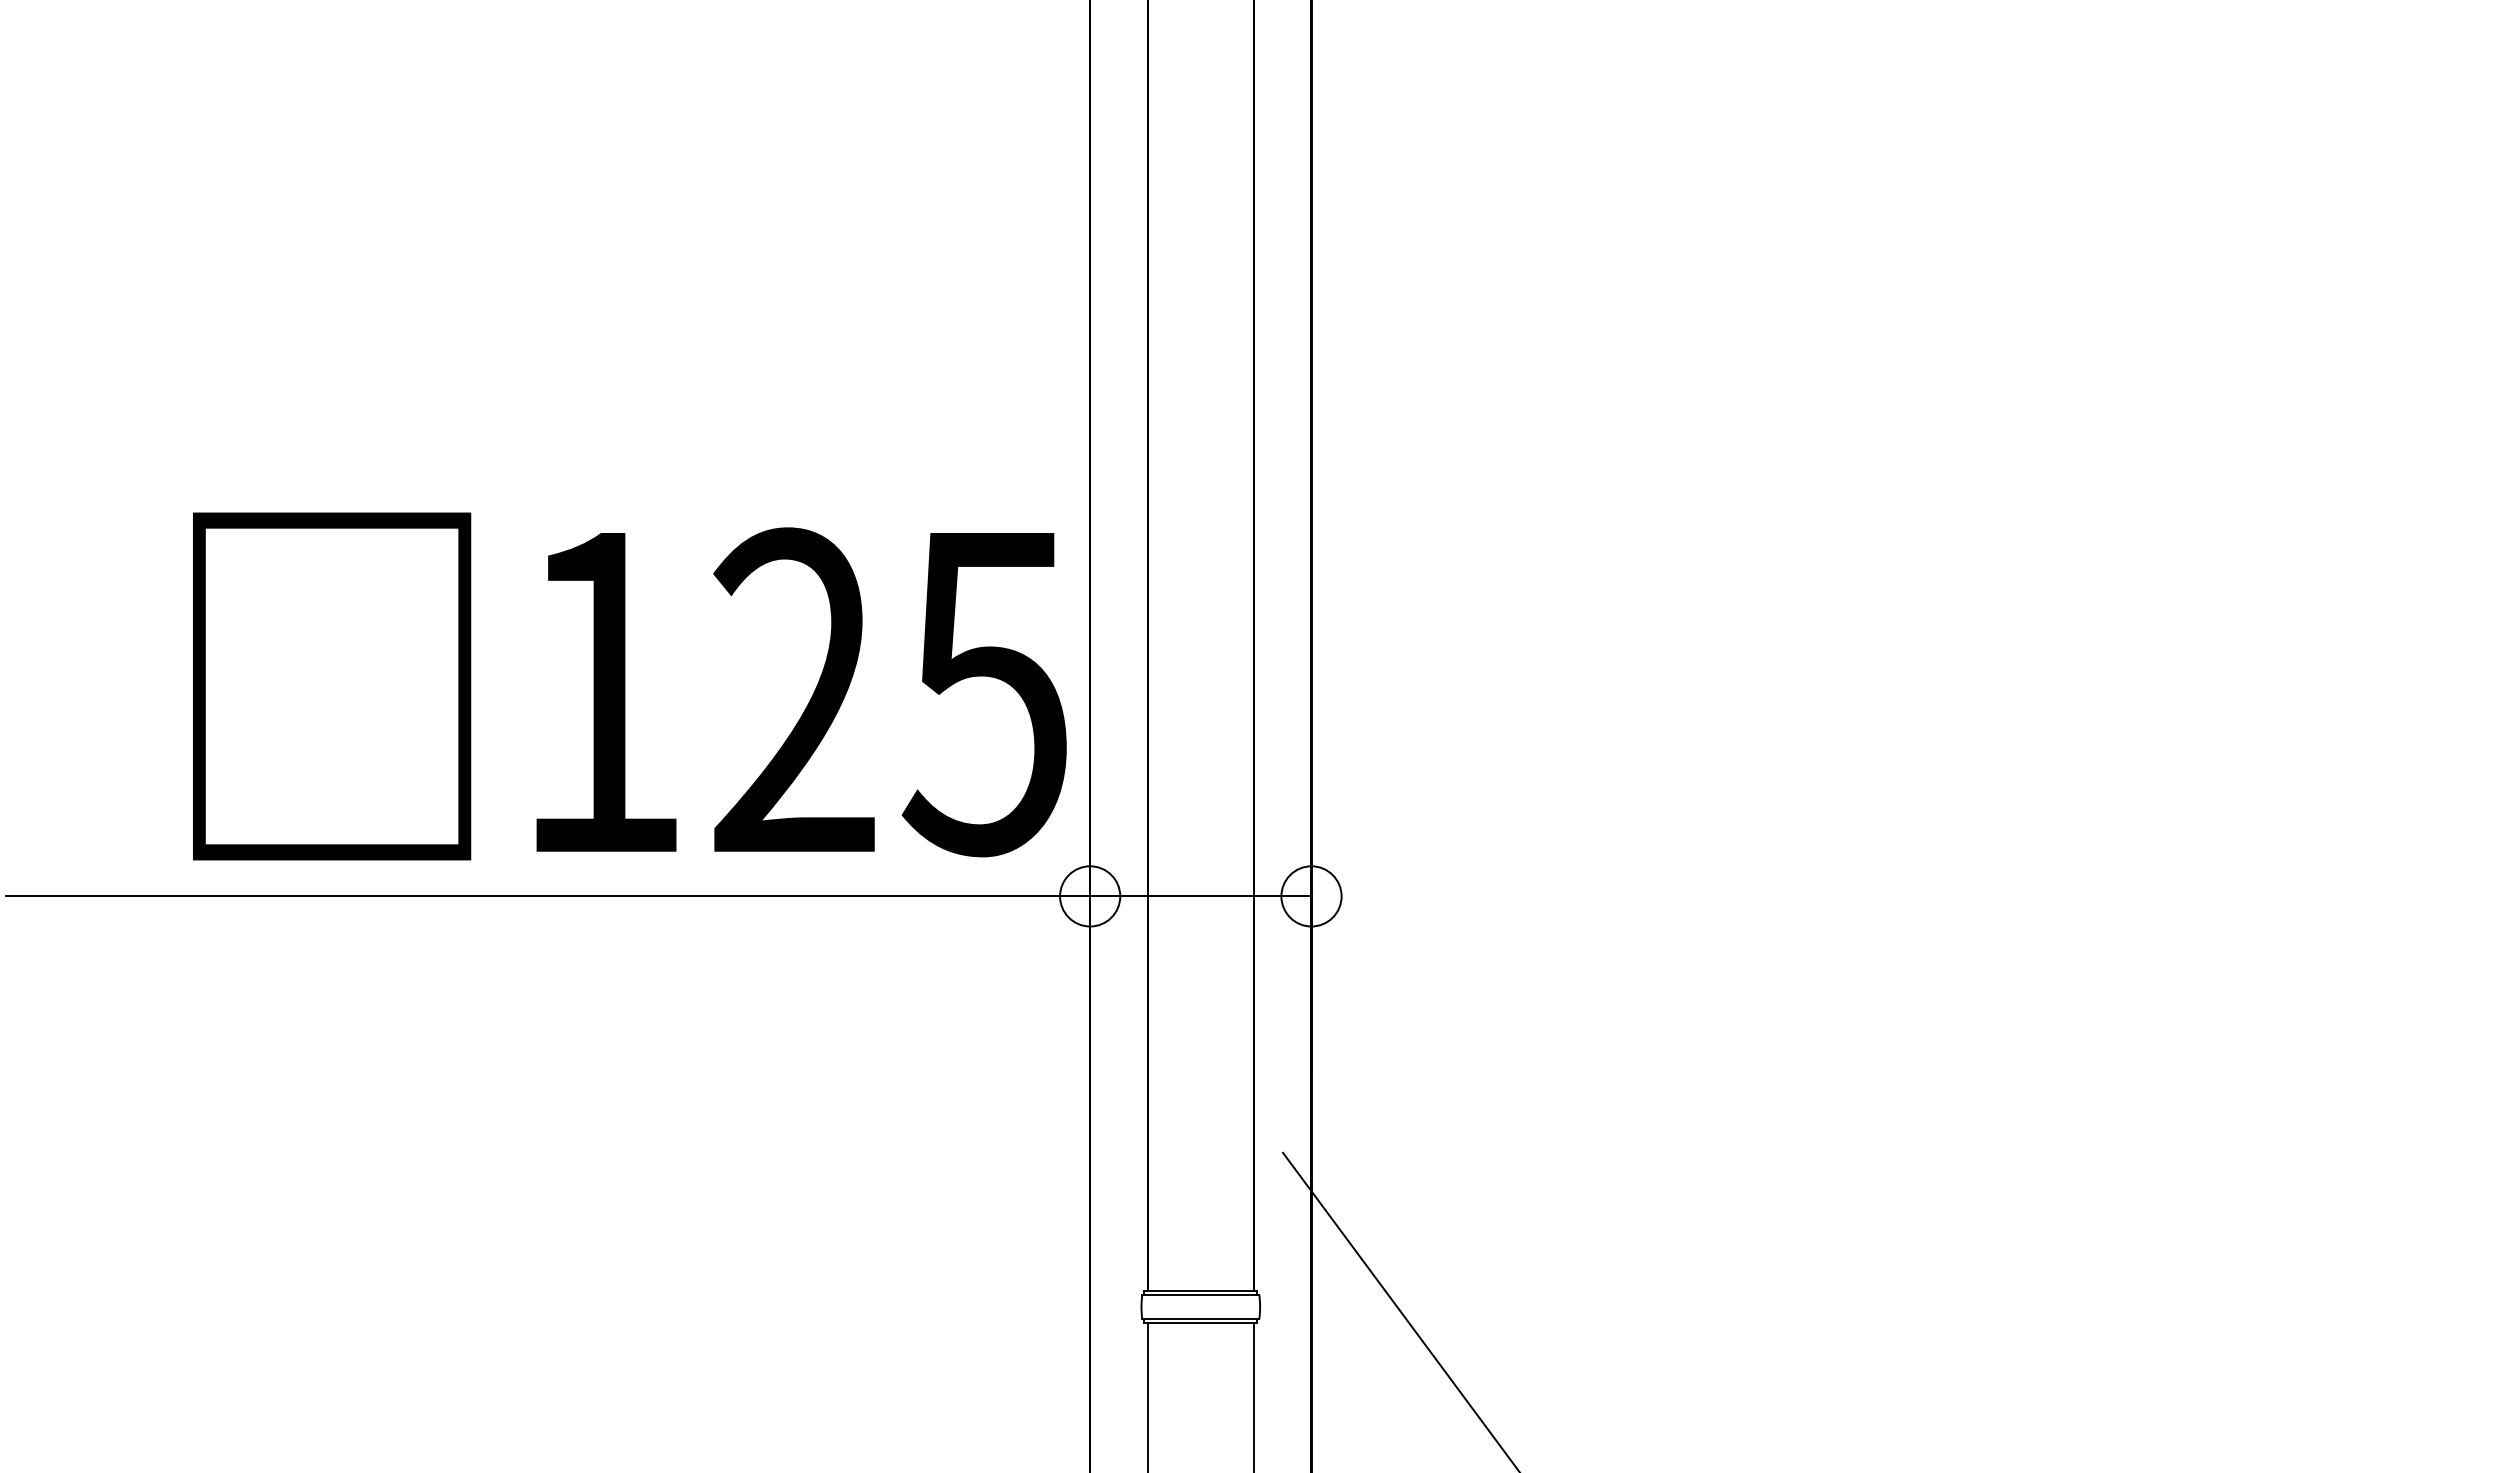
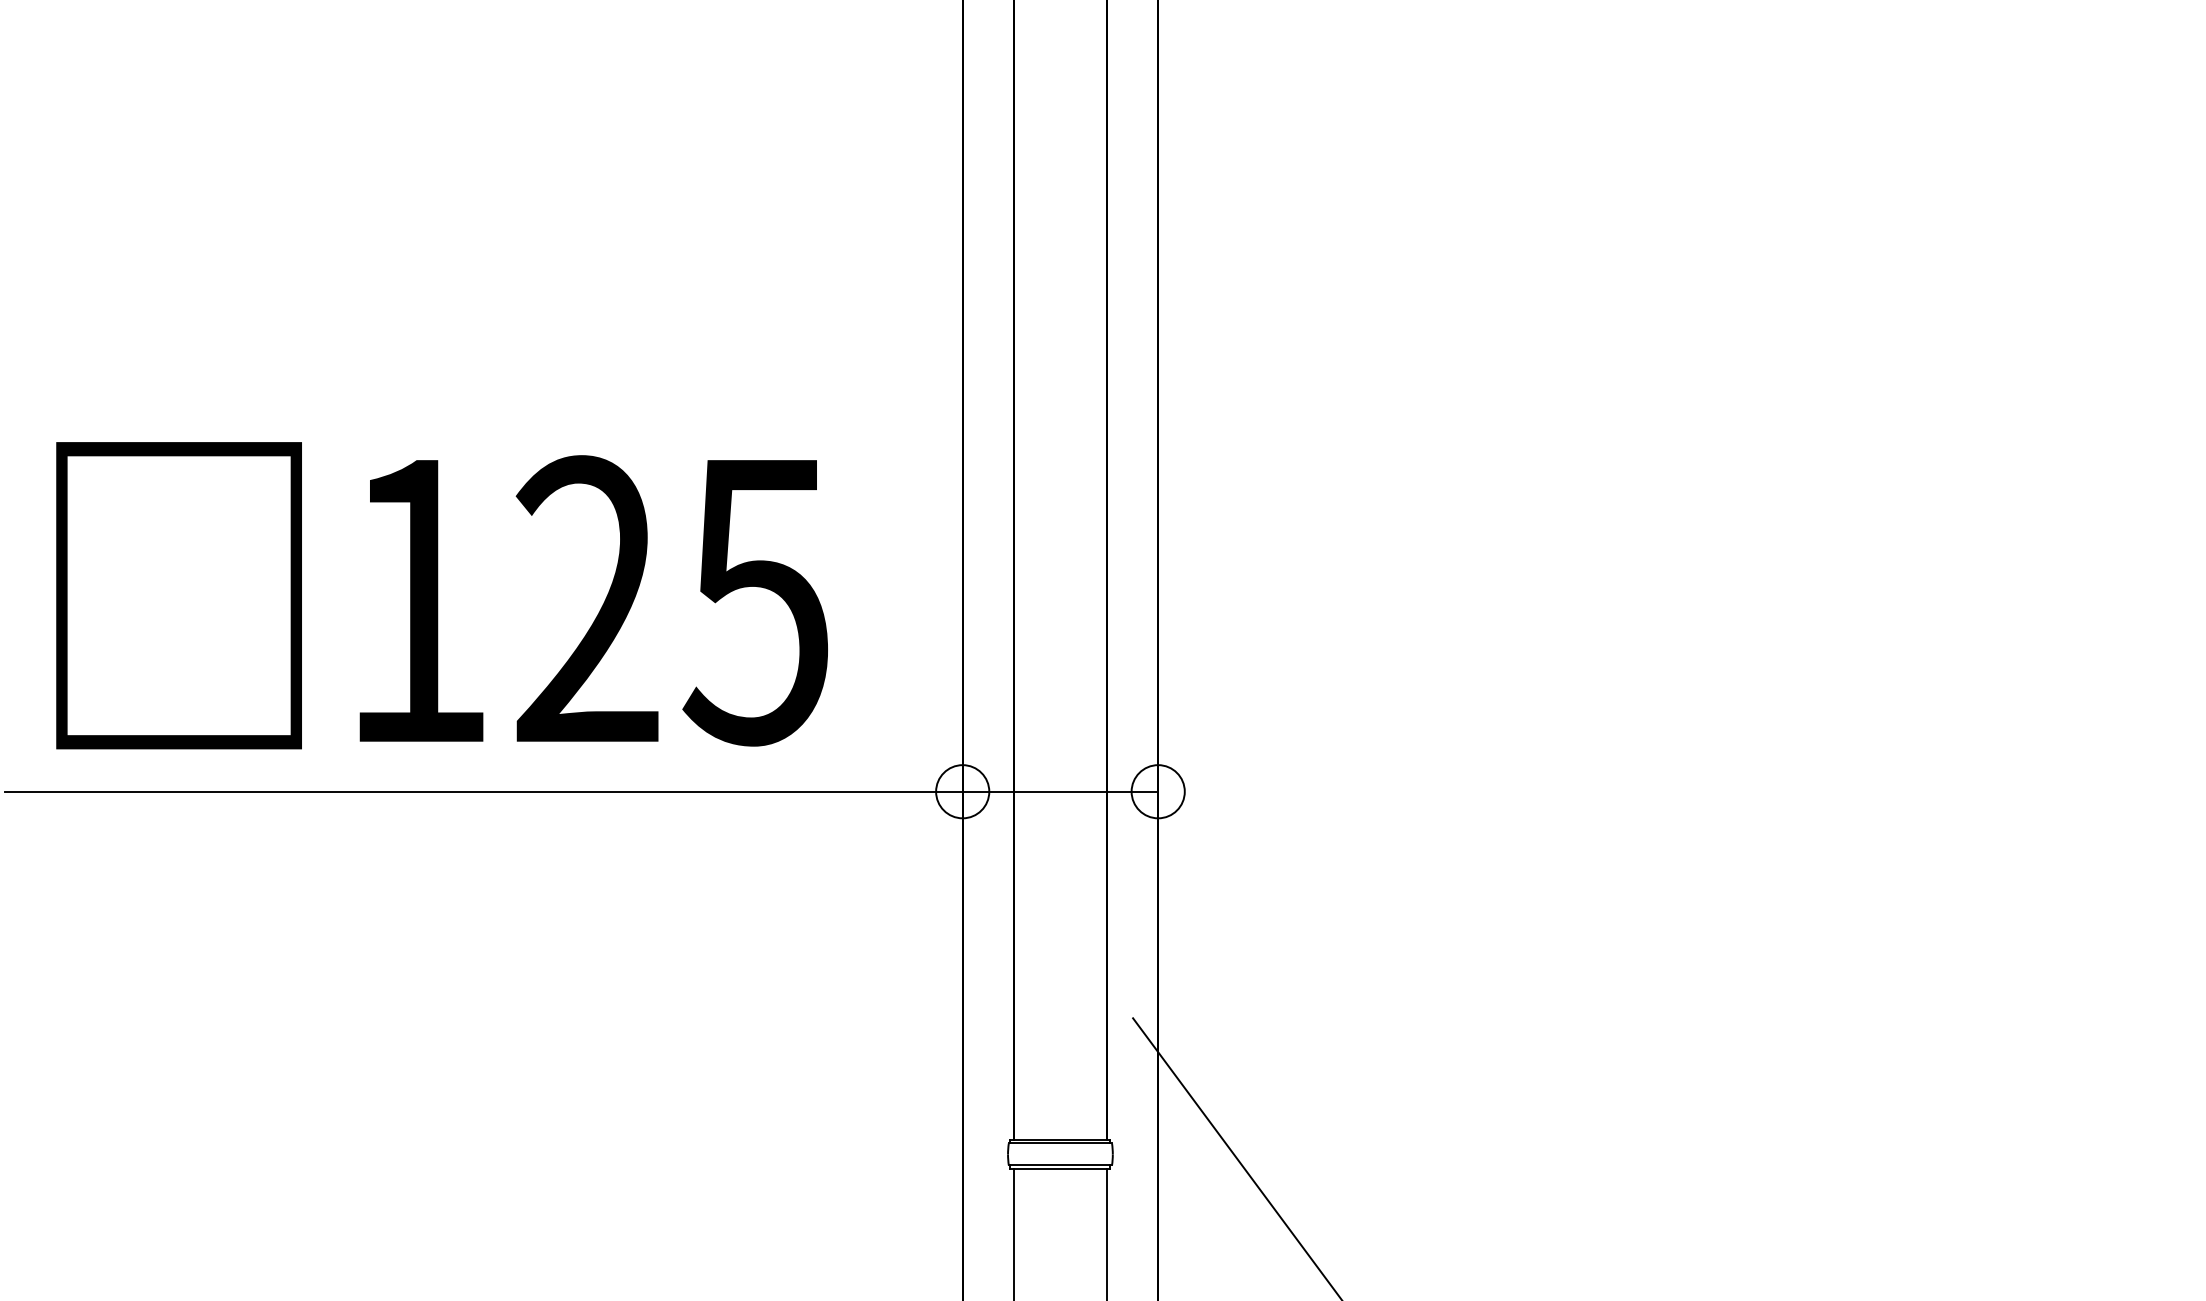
text: (629, 686) -> (441, 595), moved

